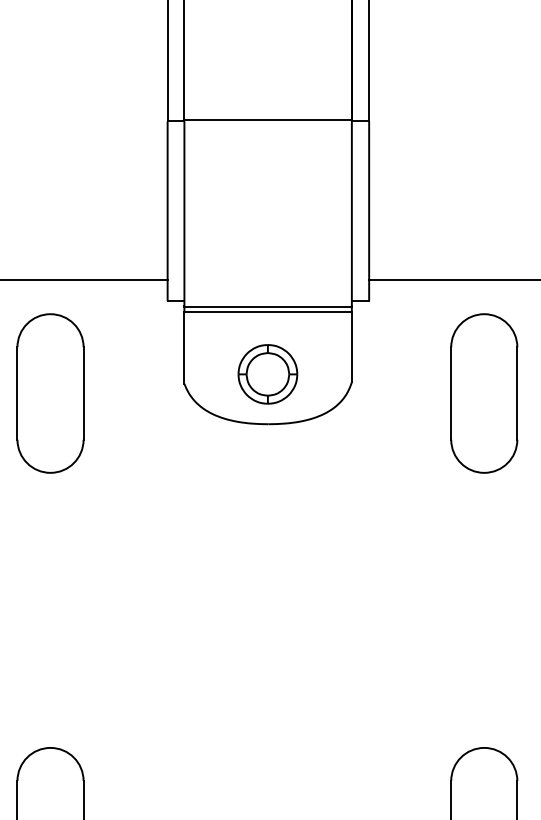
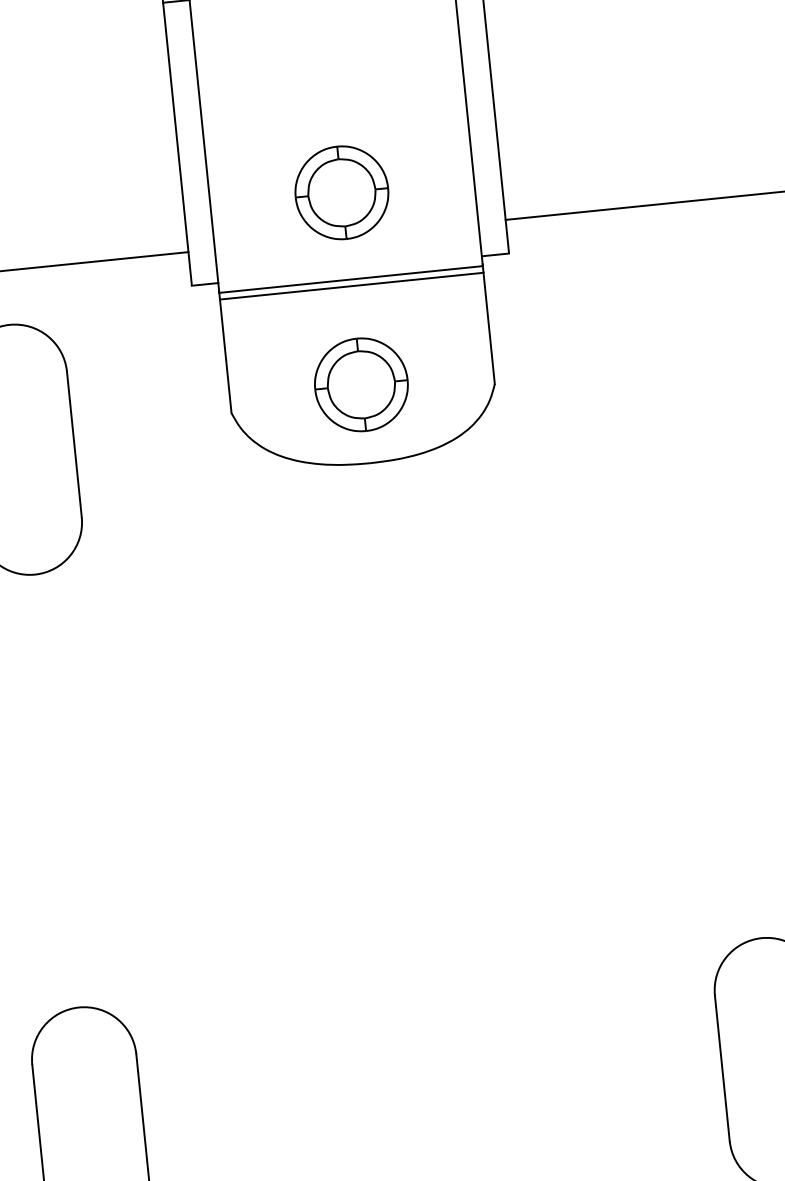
part: (267, 252) -> (341, 193), added
part: (484, 393) -> (705, 380), removed

